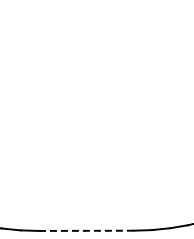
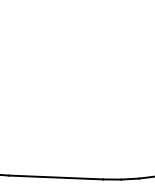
line: (86, 230) -> (55, 177), dashed -> solid

